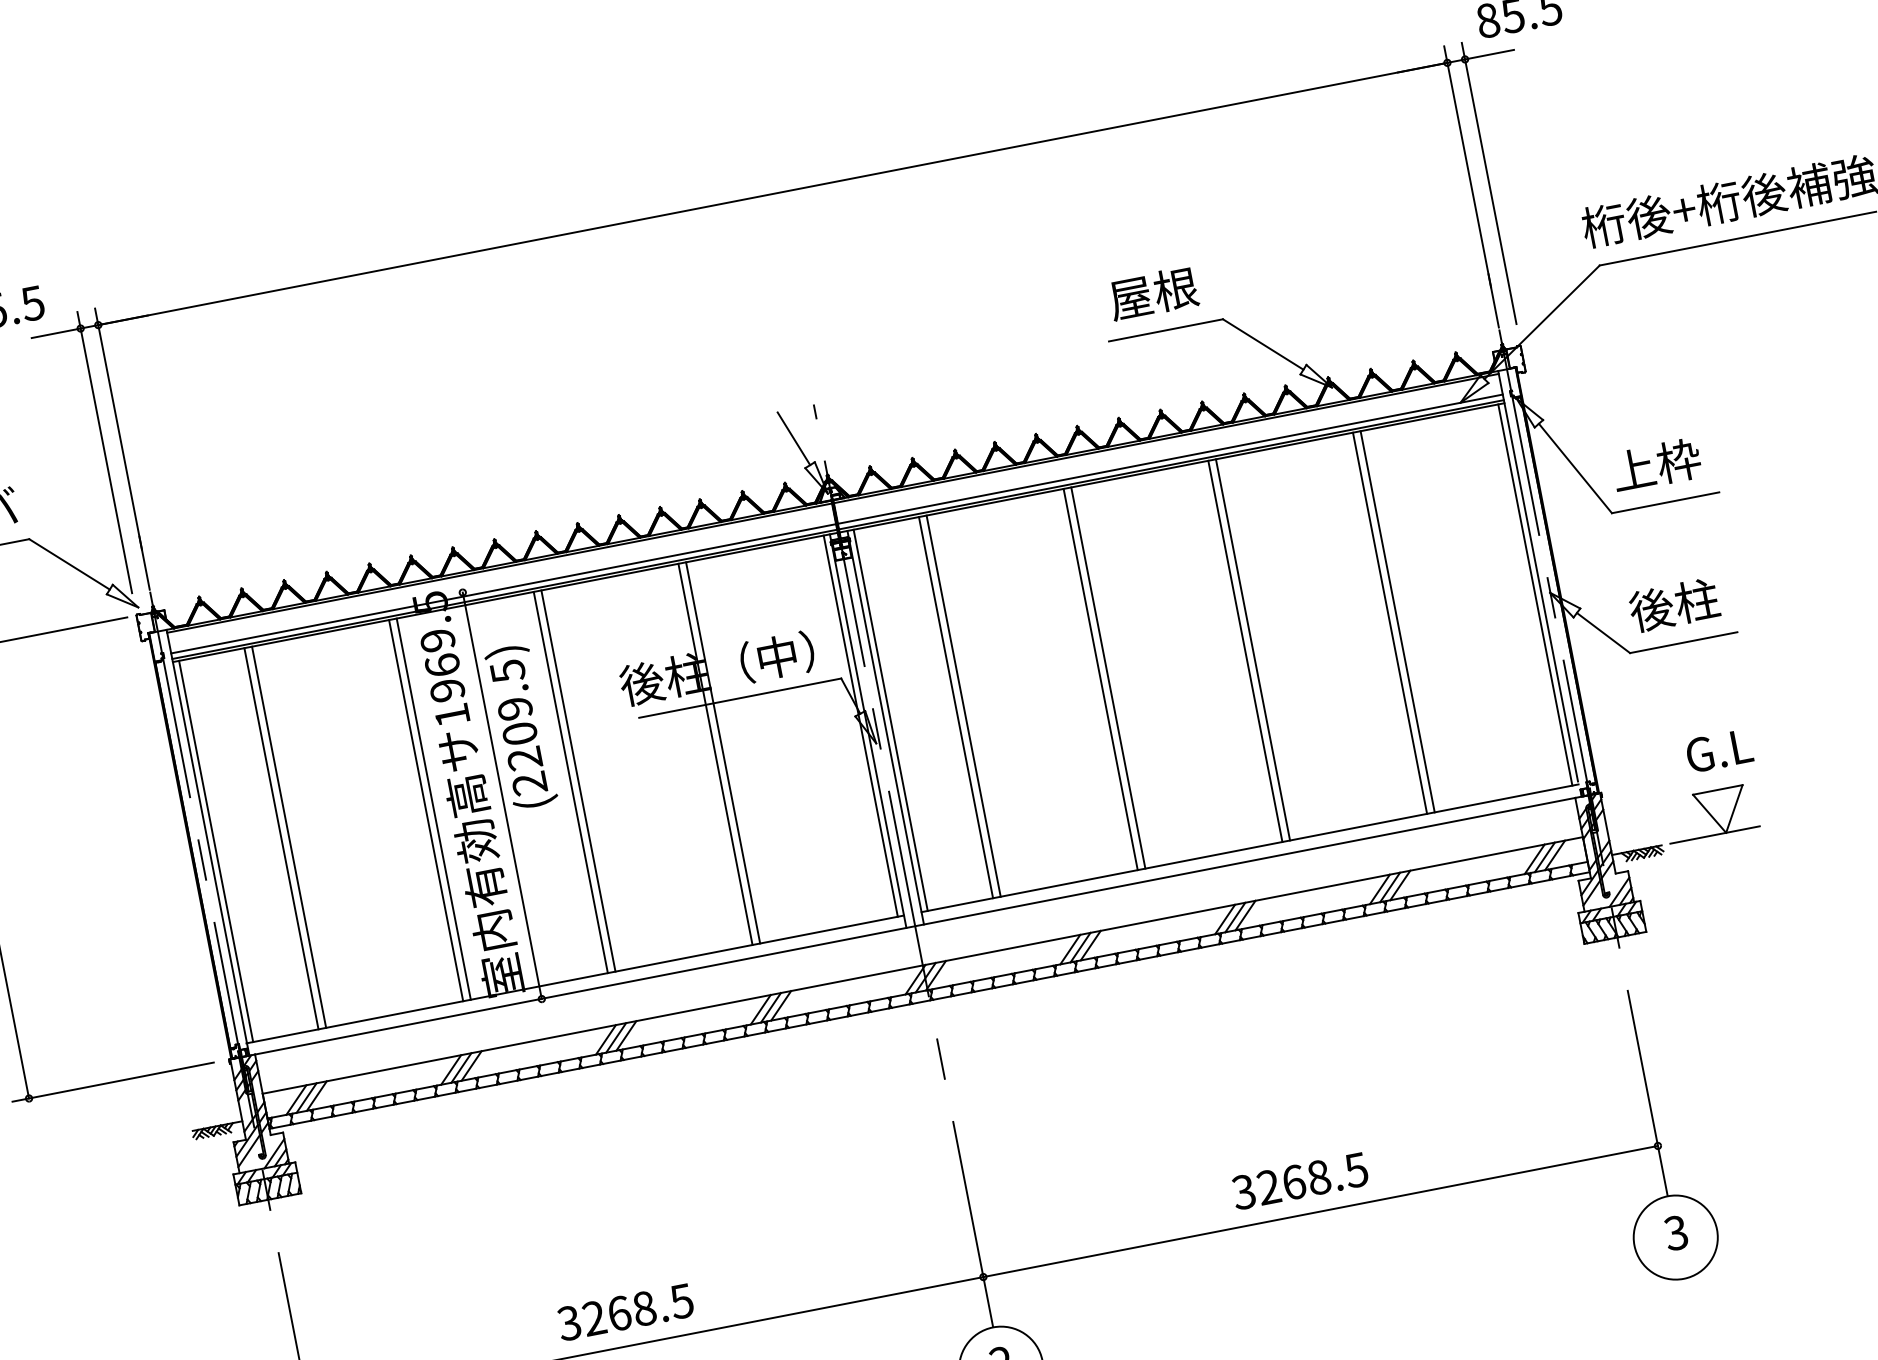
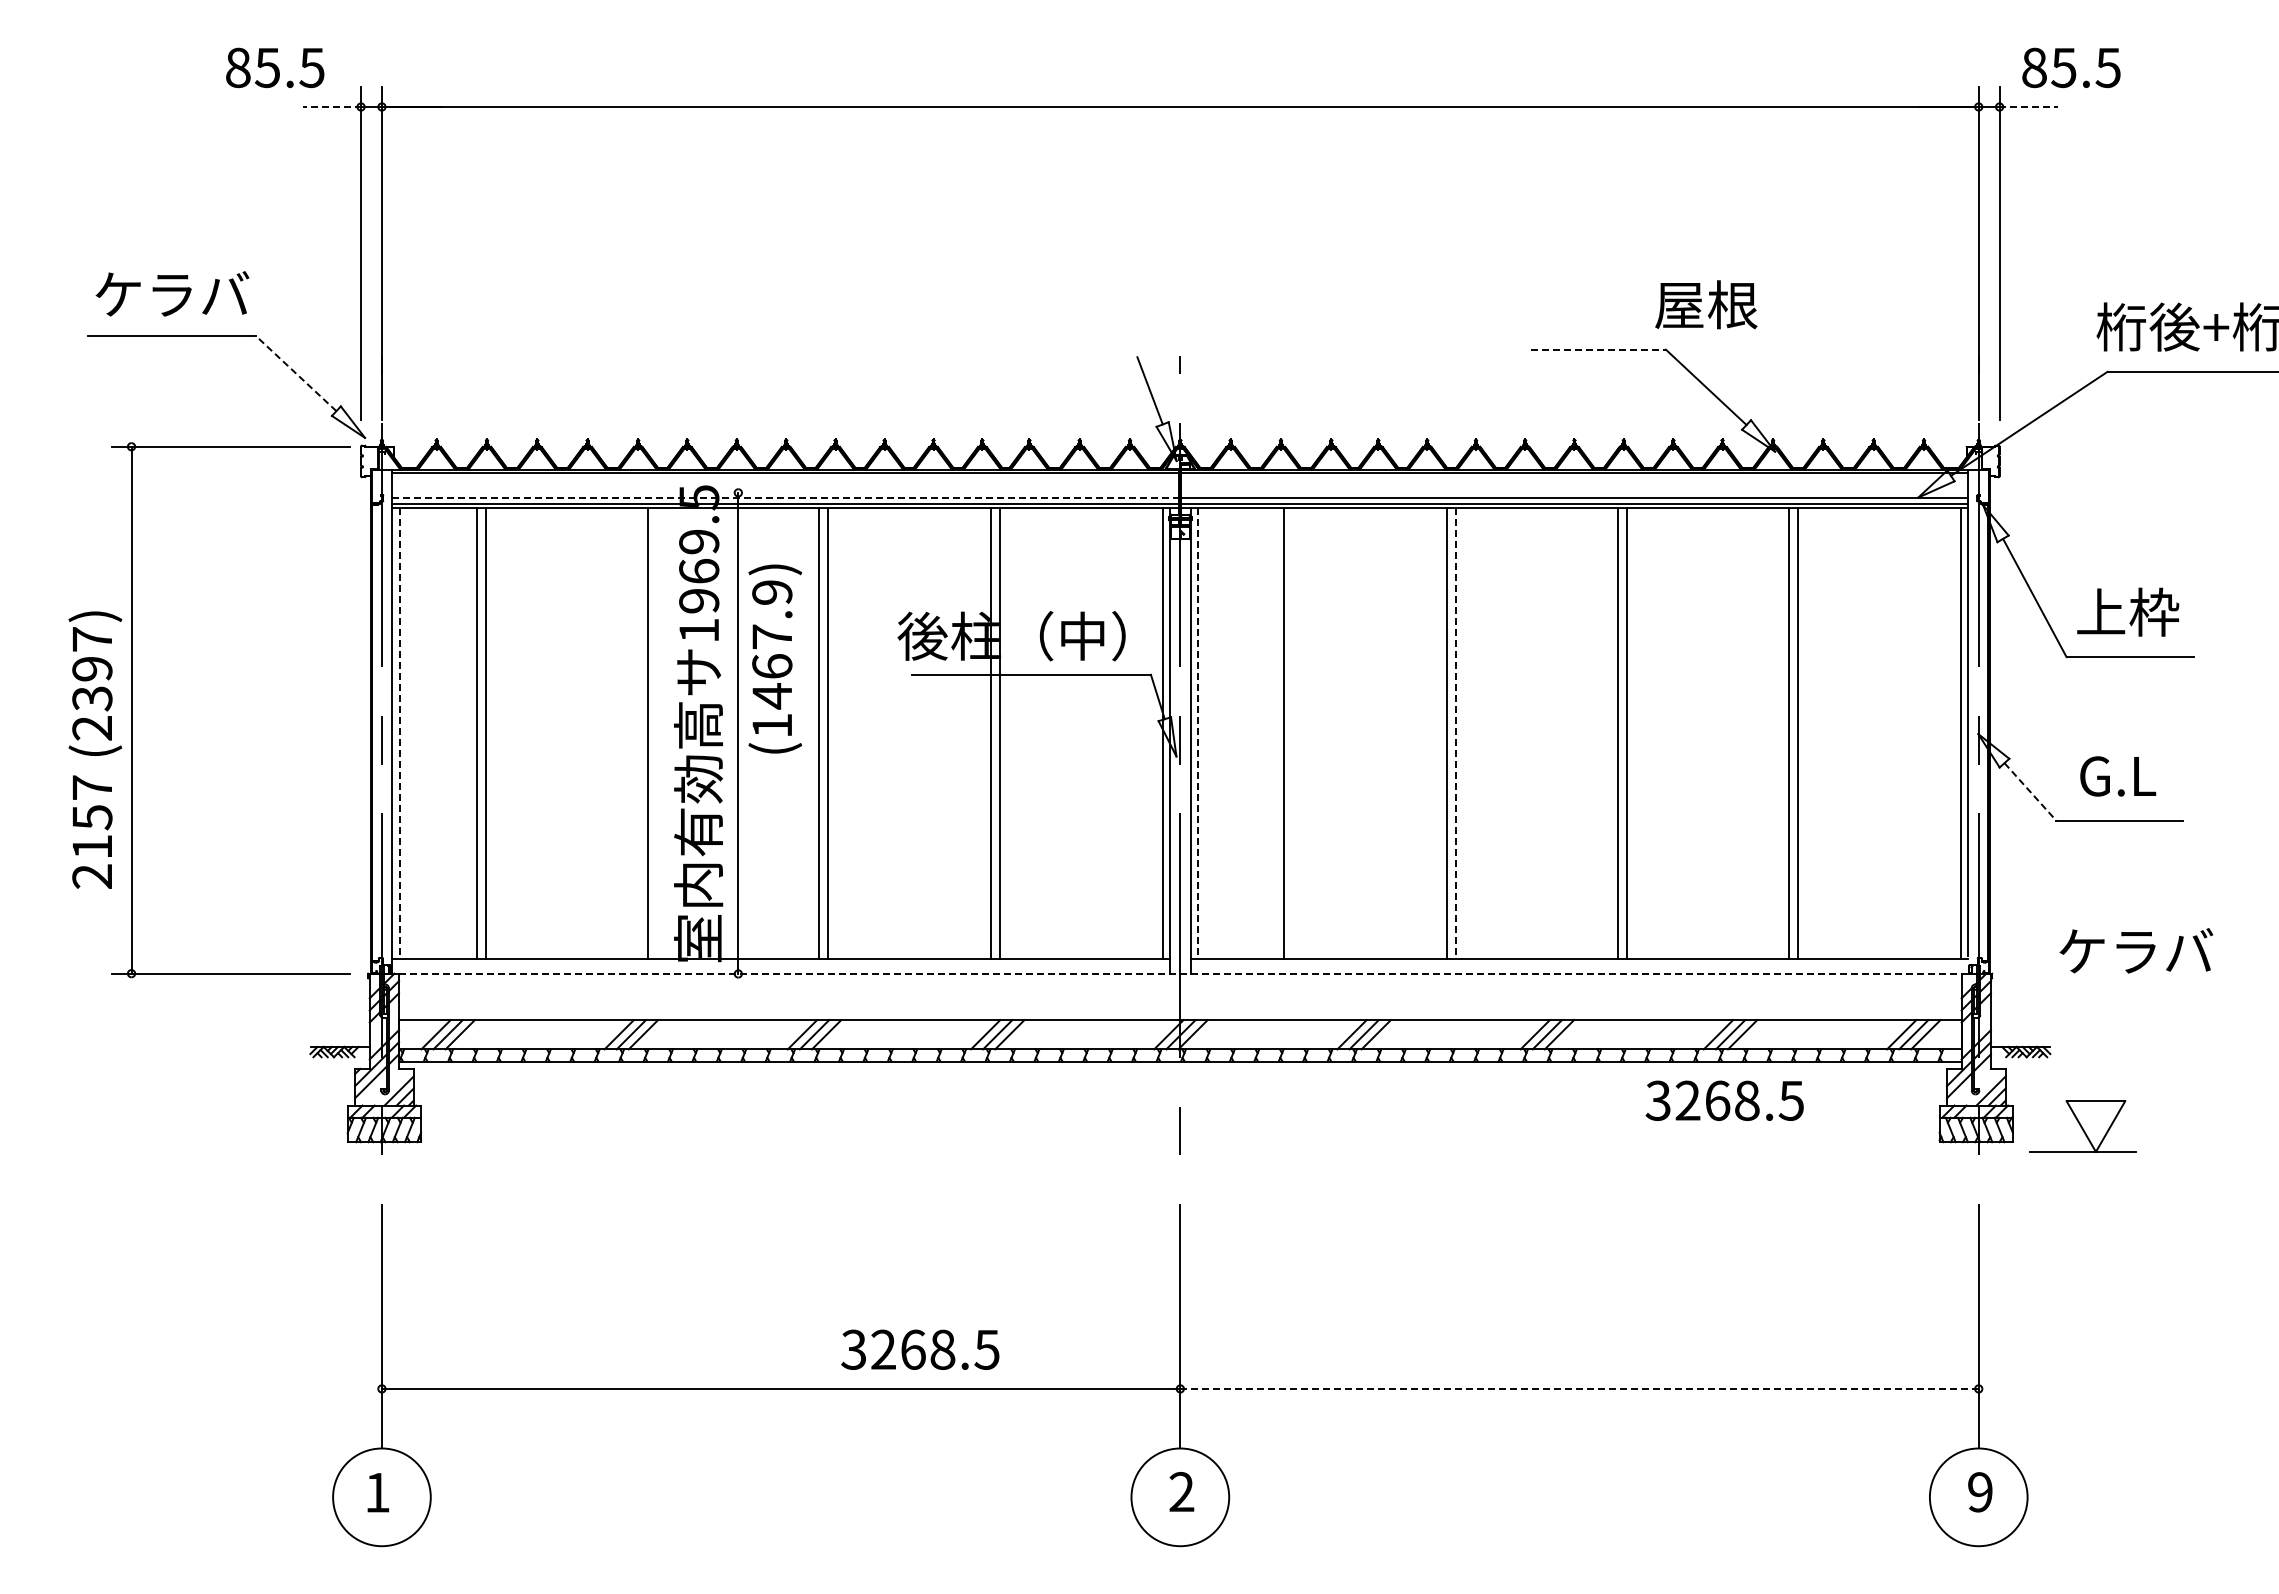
line: (1489, 54) -> (2028, 106), solid -> dashed
text: (1153, 293) -> (1706, 304), moved
line: (1165, 330) -> (1598, 349), solid -> dashed
line: (55, 332) -> (331, 106), solid -> dashed
line: (69, 564) -> (295, 373), solid -> dashed
line: (503, 588) -> (785, 497), solid -> dashed
text: (1673, 605) -> (2116, 775), 後柱 -> G.L
line: (1603, 632) -> (2030, 791), solid -> dashed
line: (1108, 678) -> (1455, 733), solid -> dashed
line: (956, 707) -> (1275, 733), removed
line: (891, 720) -> (1198, 733), solid -> dashed
text: (519, 727) -> (772, 659), (2209.5) -> (1467.9)
text: (1719, 749) -> (2136, 950), G.L -> ケラバ
line: (434, 809) -> (657, 733), removed
part: (1710, 813) -> (2082, 1126), moved
line: (216, 851) -> (399, 733), solid -> dashed
line: (915, 926) -> (1180, 973), solid -> dashed
text: (1299, 1181) -> (1724, 1100), moved
line: (1321, 1211) -> (1580, 1388), solid -> dashed
text: (1675, 1233) -> (1979, 1492), 3 -> 9
text: (625, 1312) -> (920, 1349), moved

